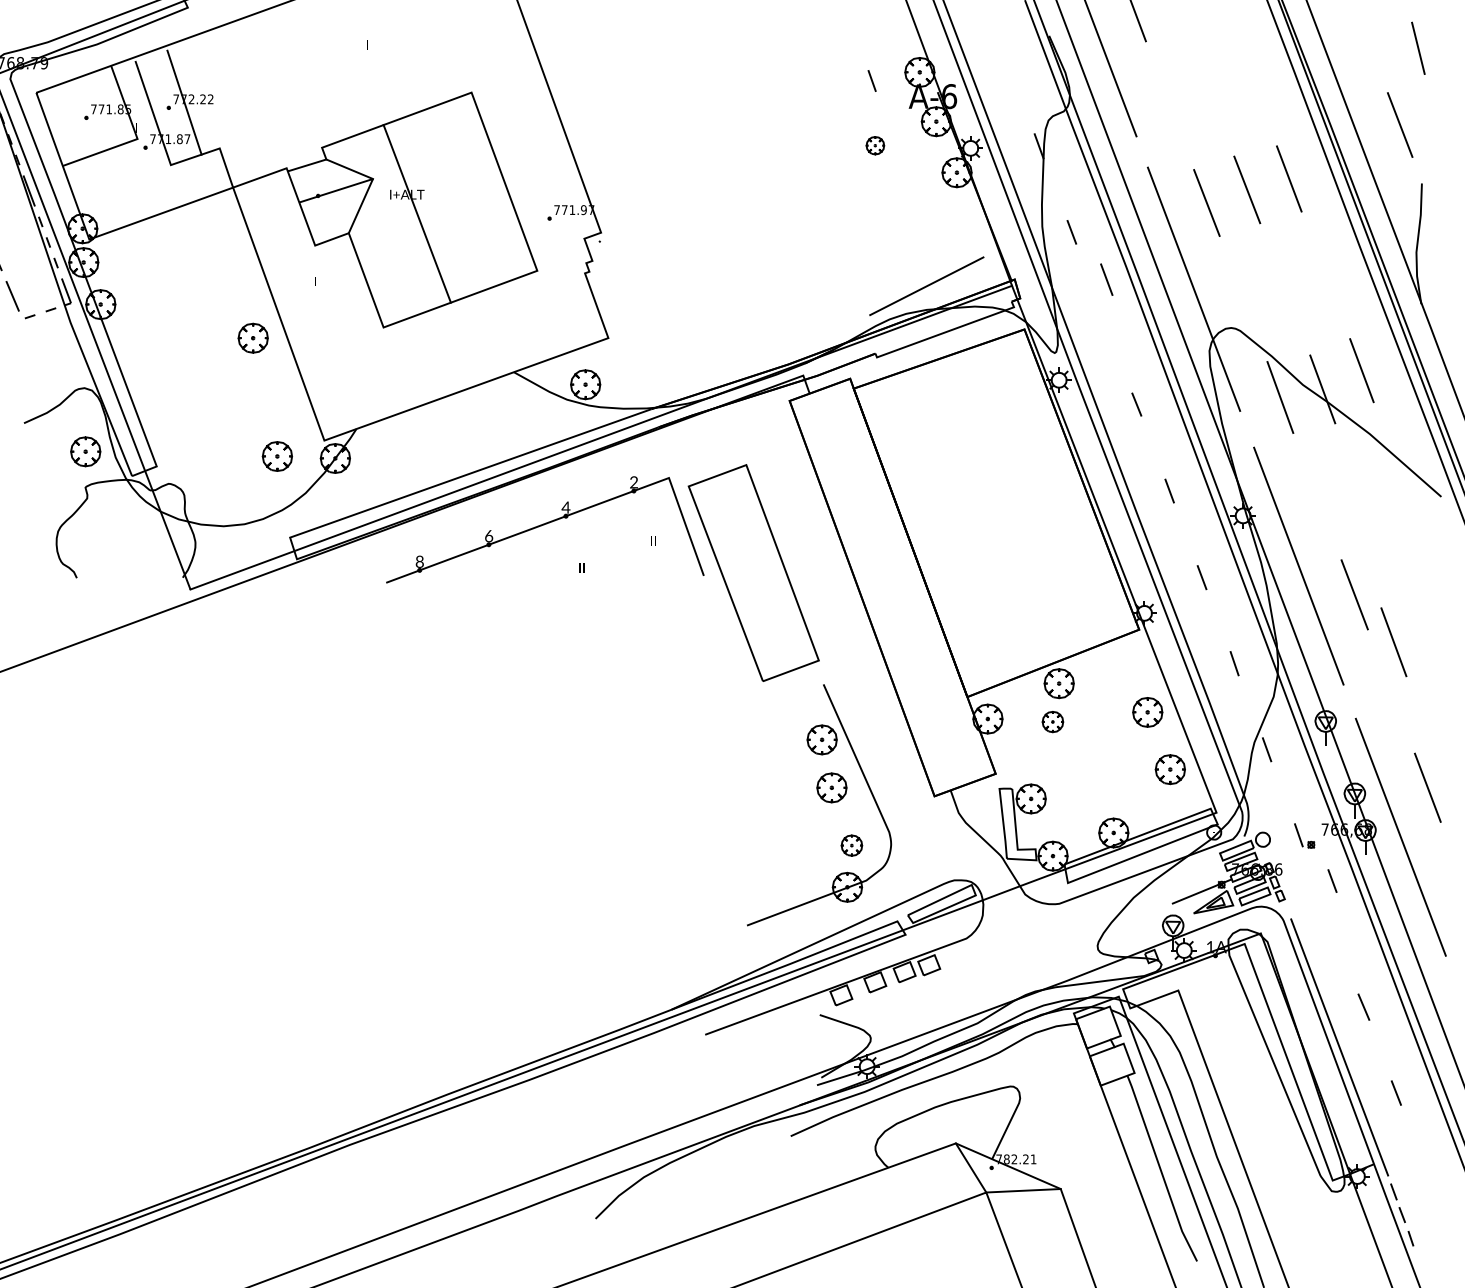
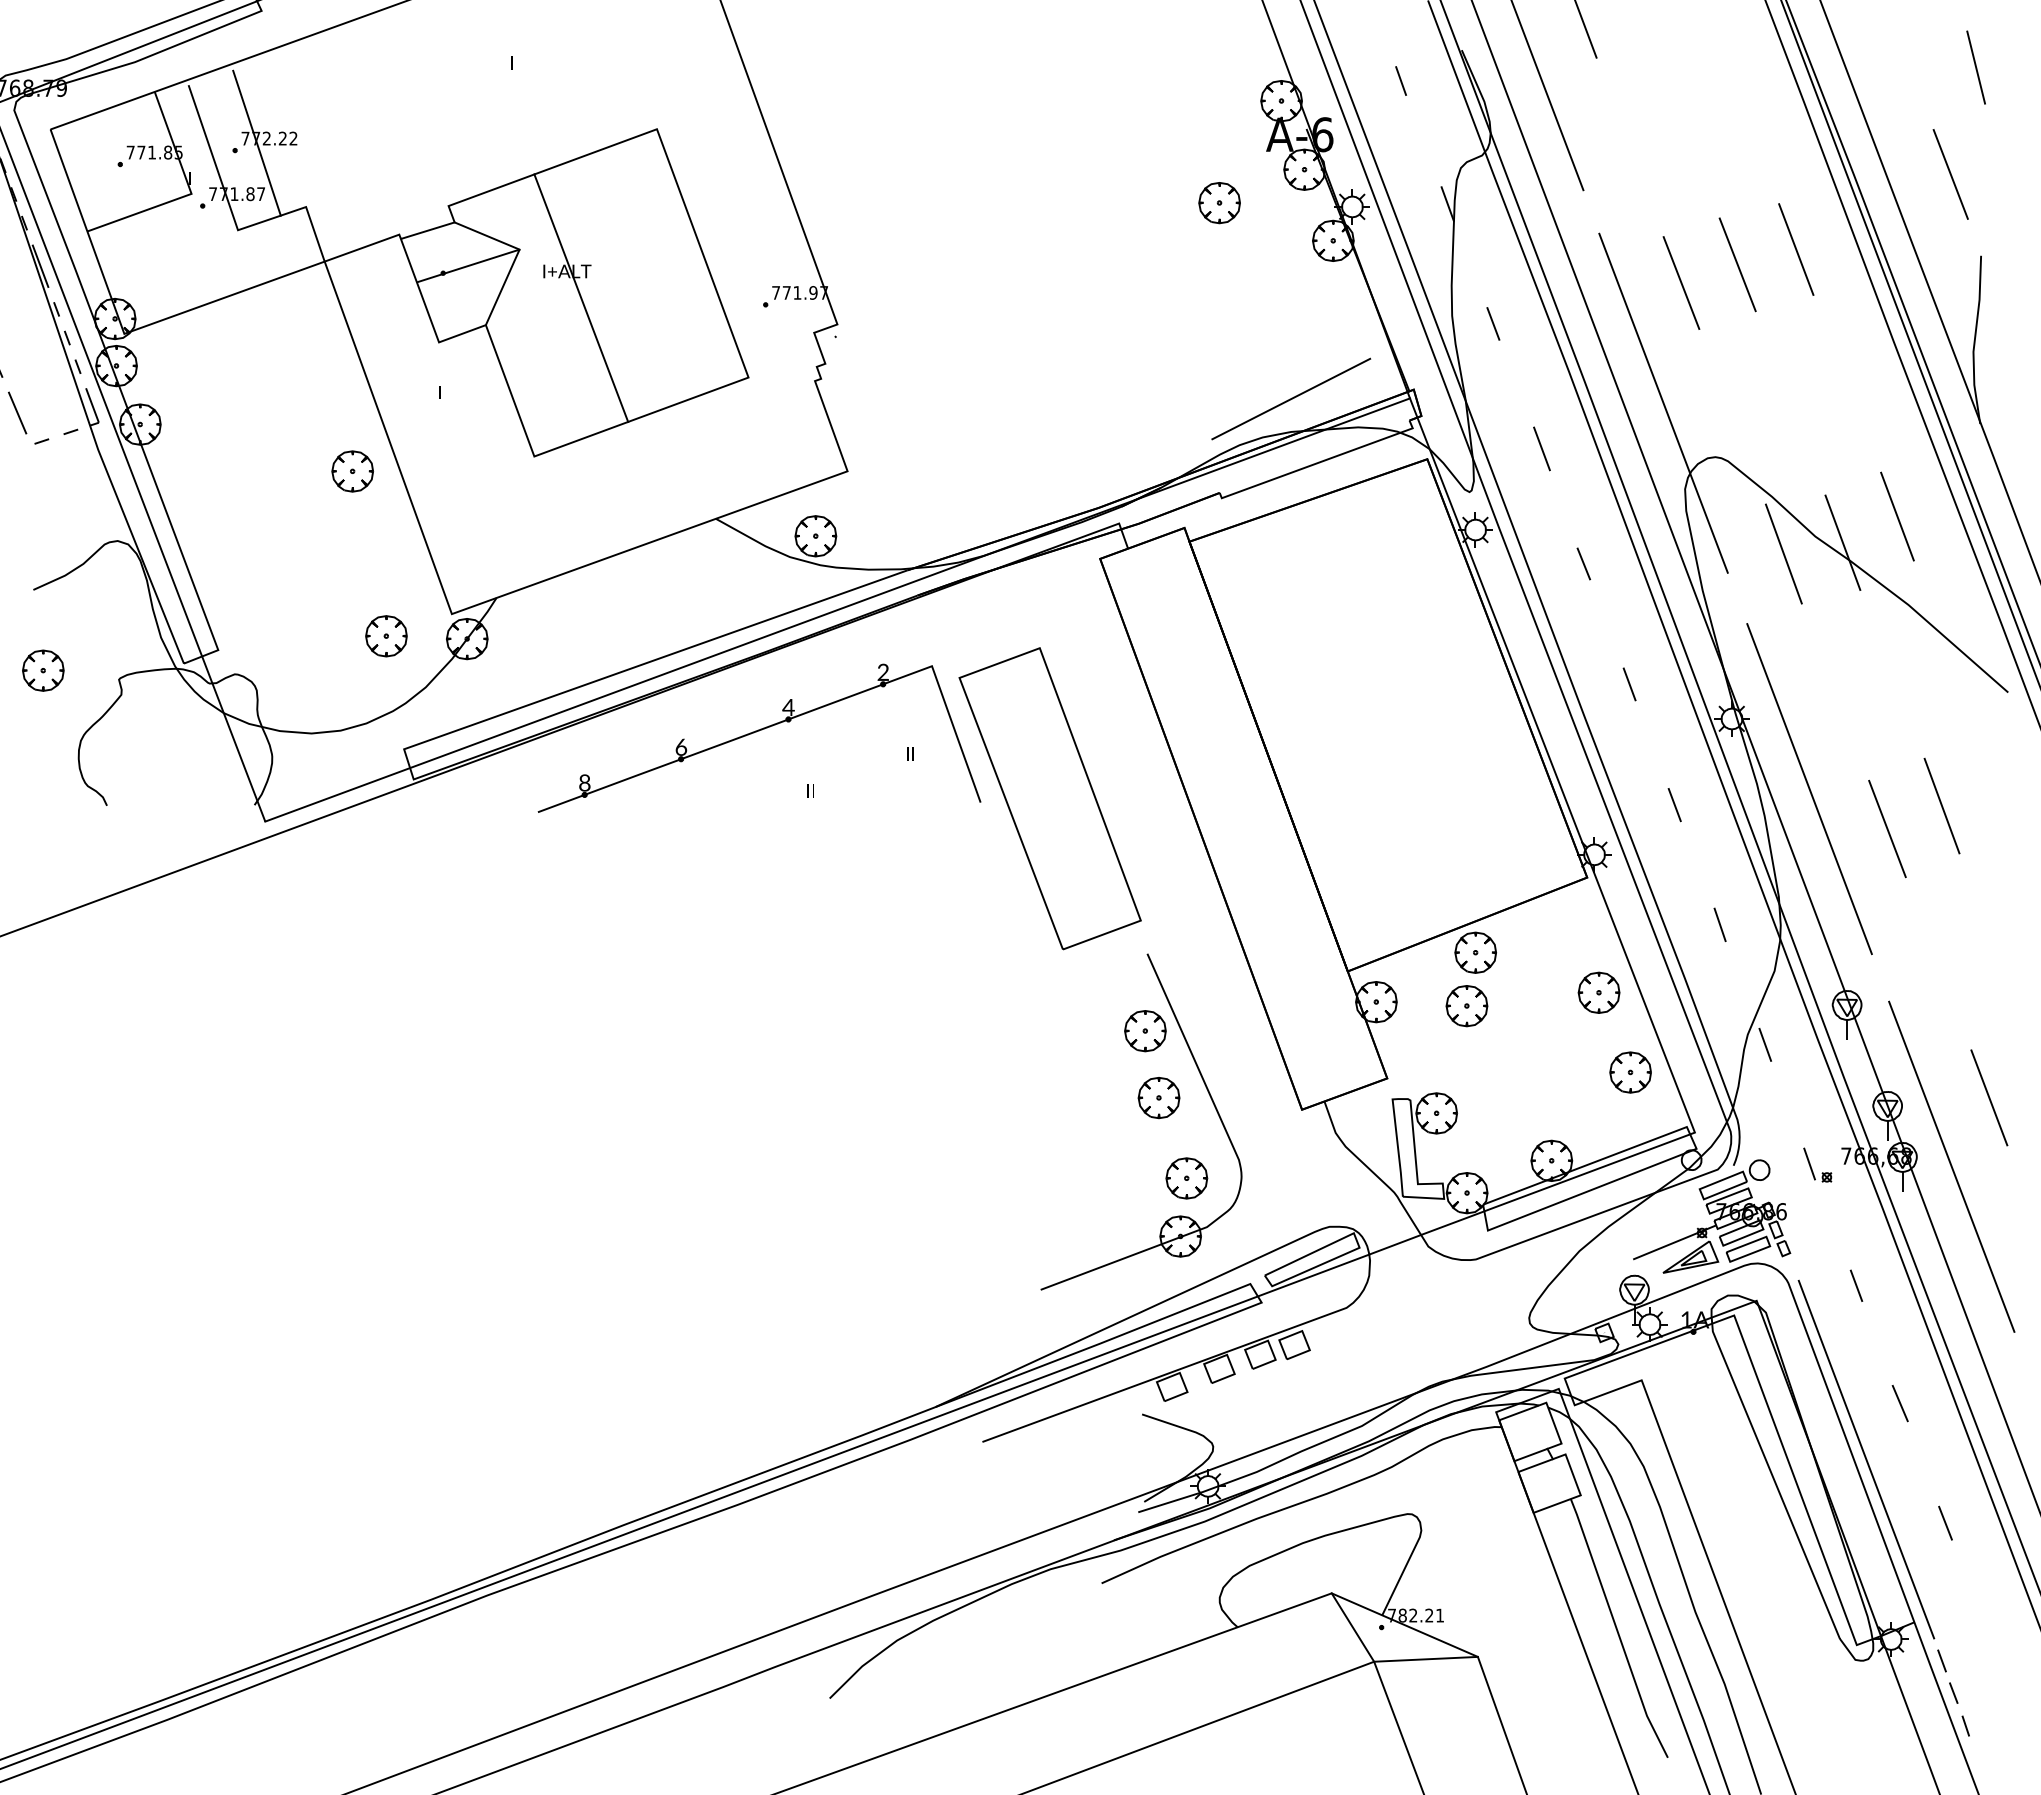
line: (871, 80) -> (1400, 80), moved
part: (875, 145) -> (1219, 203), size x1.67
line: (1106, 279) -> (1541, 448), moved
part: (85, 451) -> (43, 670), moved
line: (1393, 642) -> (1941, 806), moved
part: (1052, 722) -> (1466, 1006), size x1.43
part: (851, 845) -> (1186, 1178), size x1.43
line: (1332, 880) -> (1856, 1285), moved

